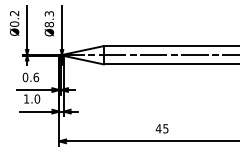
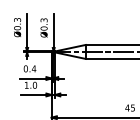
text: (14, 12) -> (17, 19), Ø0.2 -> Ø0.3
text: (49, 24) -> (44, 28), Ø8.3 -> Ø0.3
text: (36, 77) -> (34, 68), 0.6 -> 0.4

